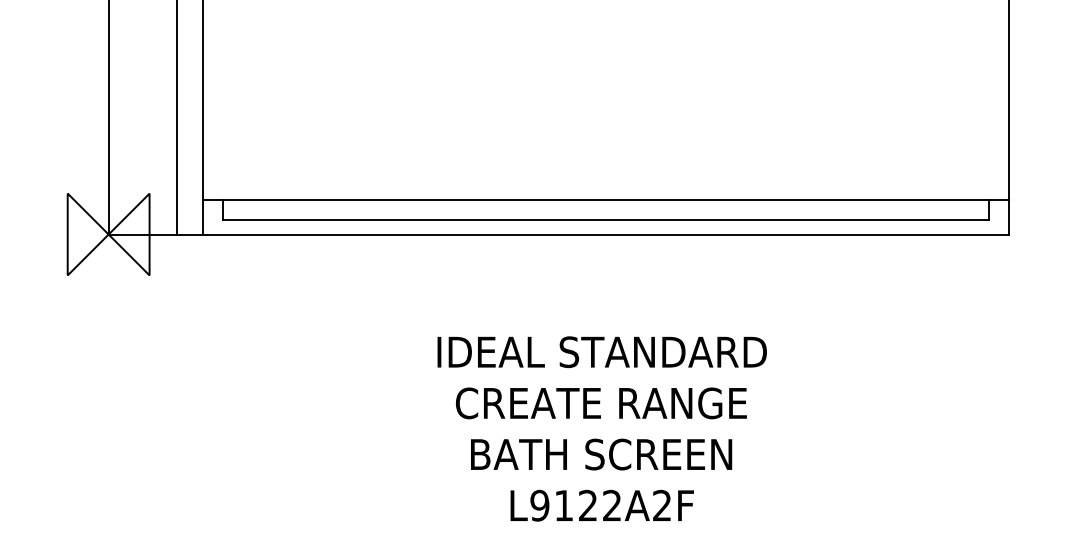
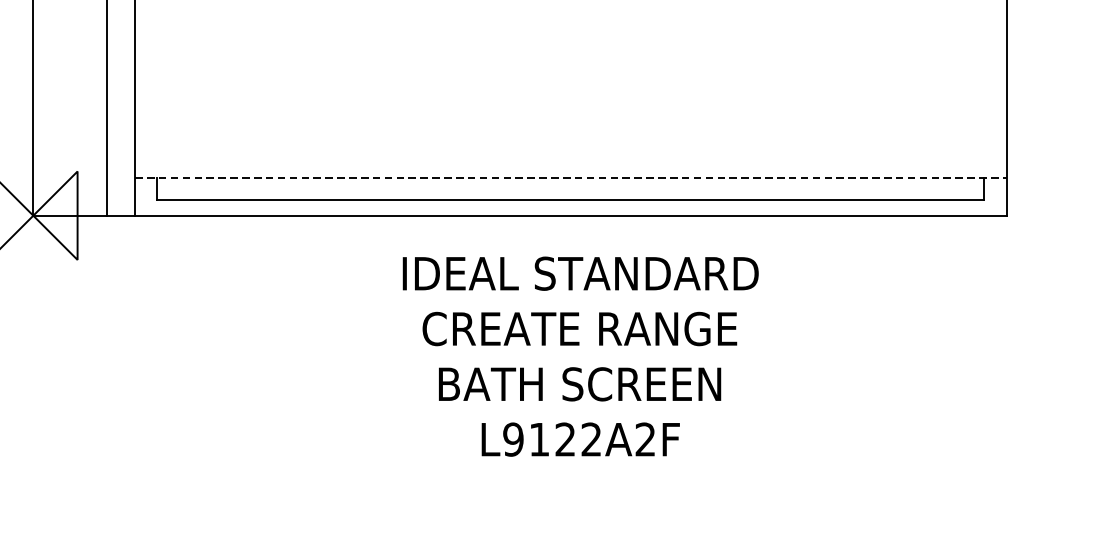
line: (606, 199) -> (571, 177), solid -> dashed
text: (601, 428) -> (579, 356), moved

